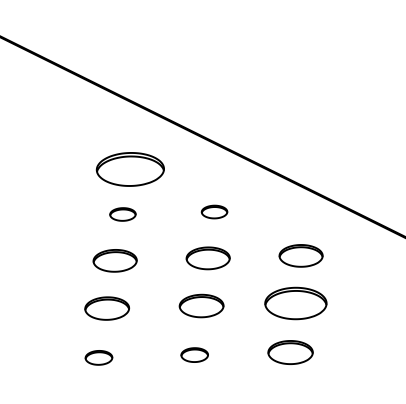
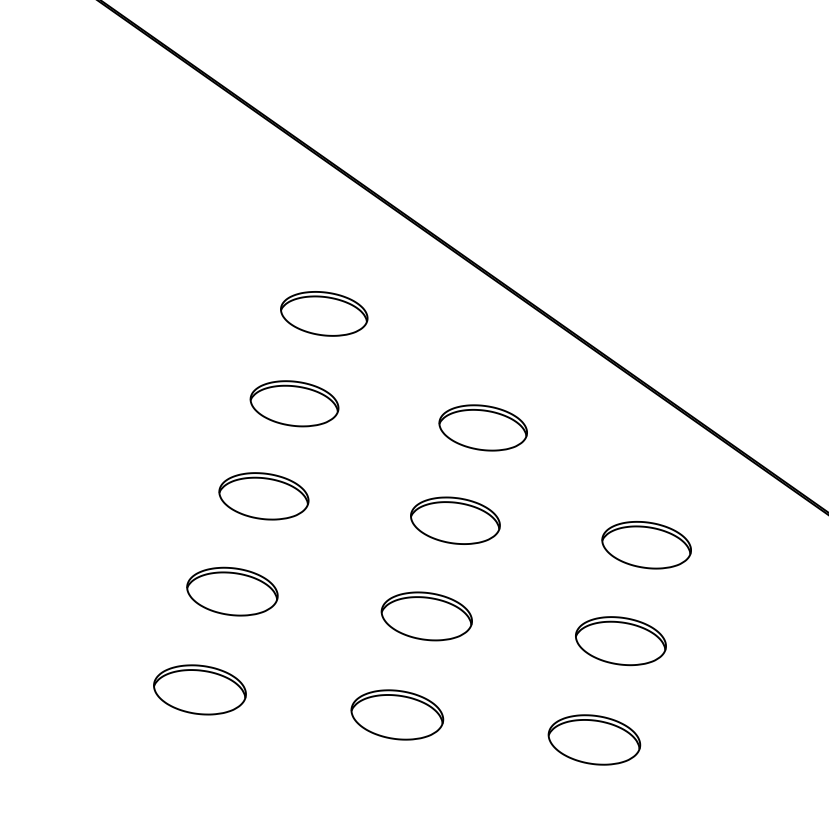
part: (130, 169) -> (324, 313), size x0.62
part: (214, 211) -> (483, 426), size x1.67
part: (122, 214) -> (293, 403), size x1.67
part: (295, 303) -> (620, 640), size x0.71
part: (194, 354) -> (396, 713), size x1.67
part: (98, 357) -> (199, 689), size x1.67

